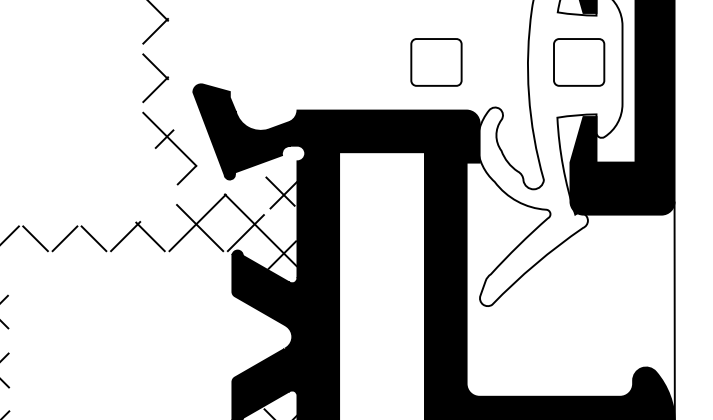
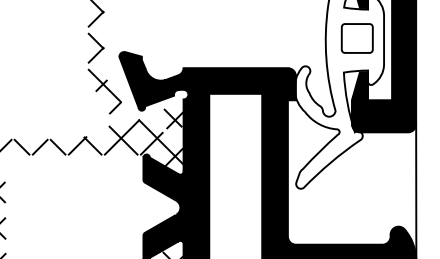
part: (435, 62) -> (268, 38), removed

